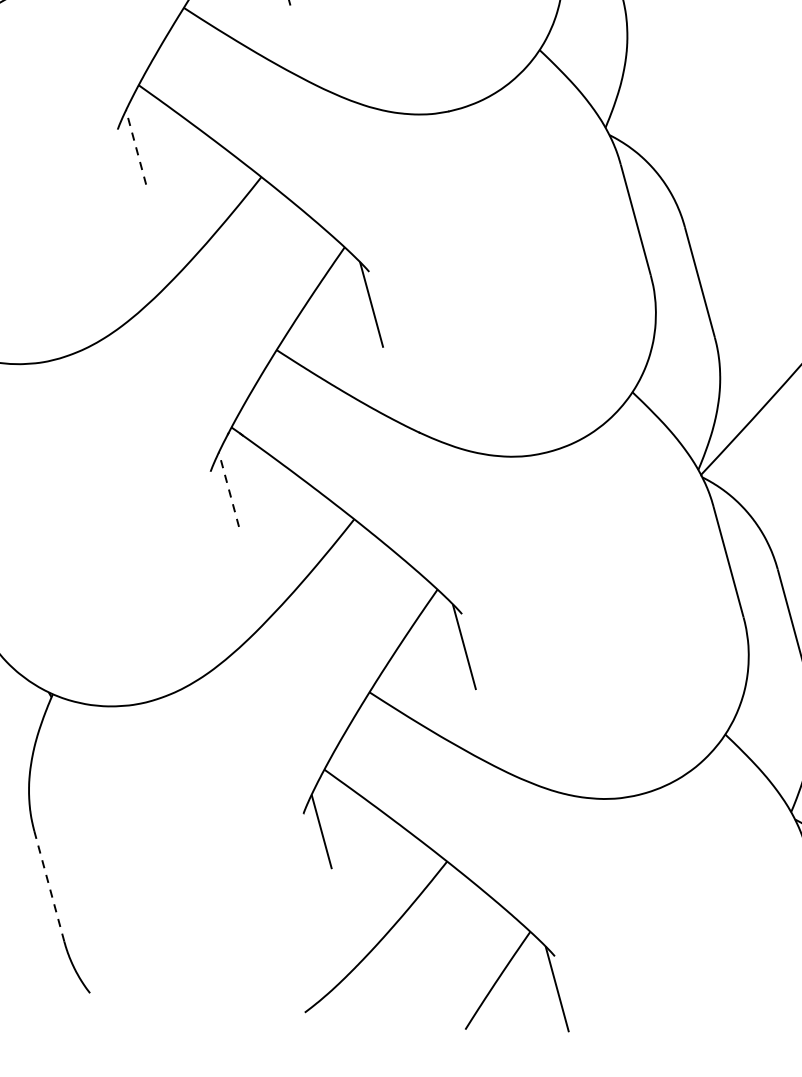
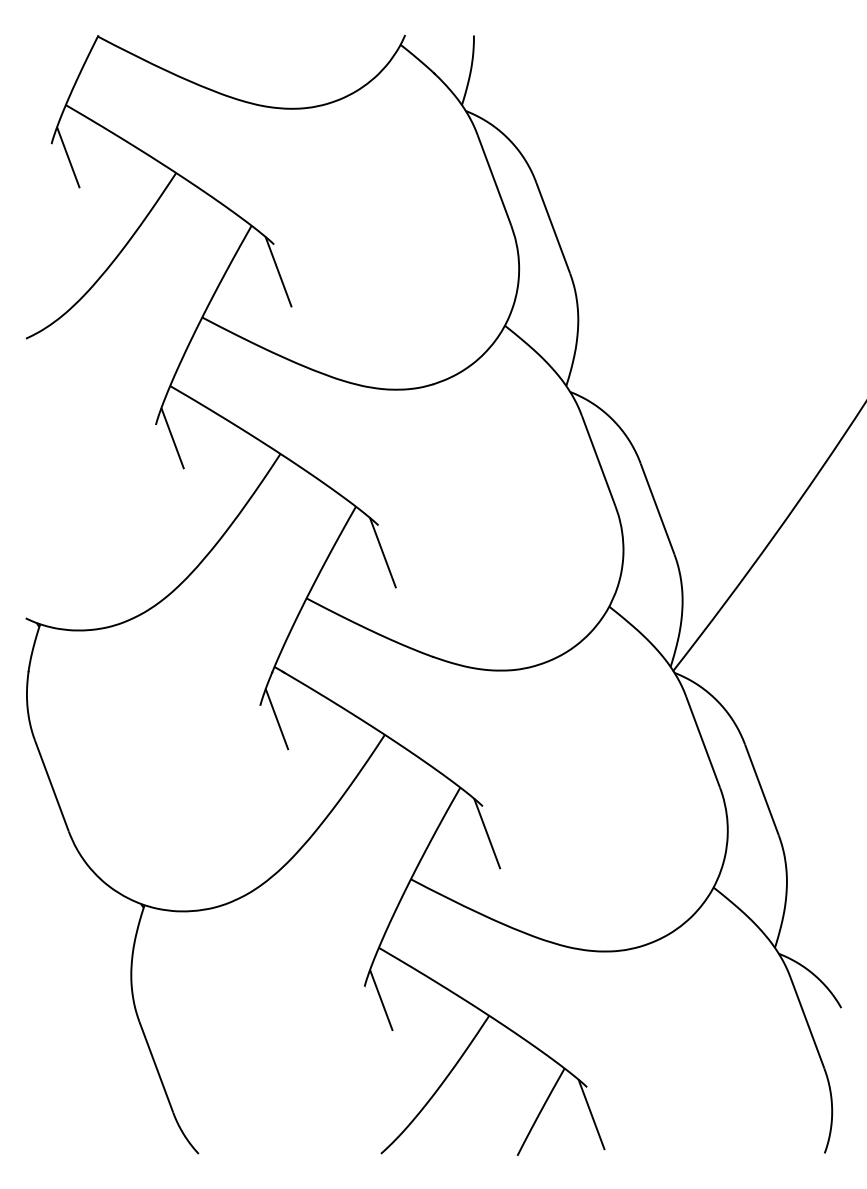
line: (135, 147) -> (172, 438), dashed -> solid
line: (229, 489) -> (277, 719), dashed -> solid
line: (49, 885) -> (156, 1066), dashed -> solid

